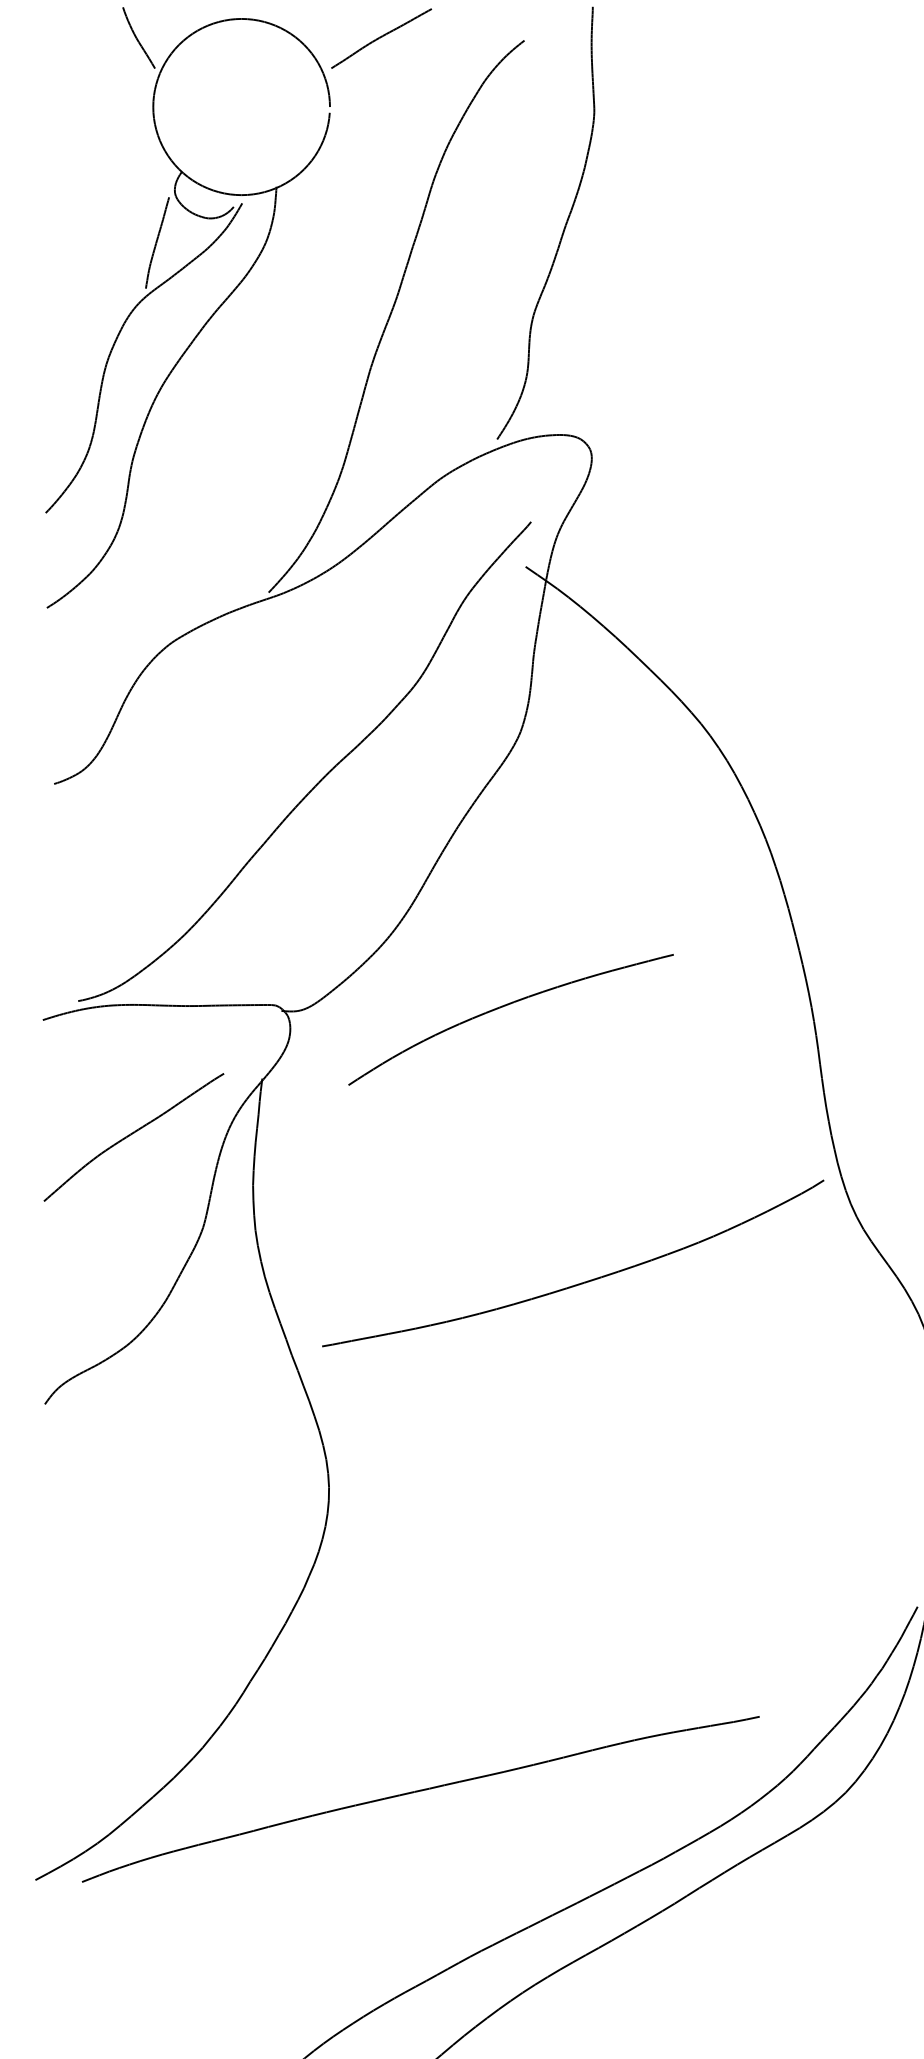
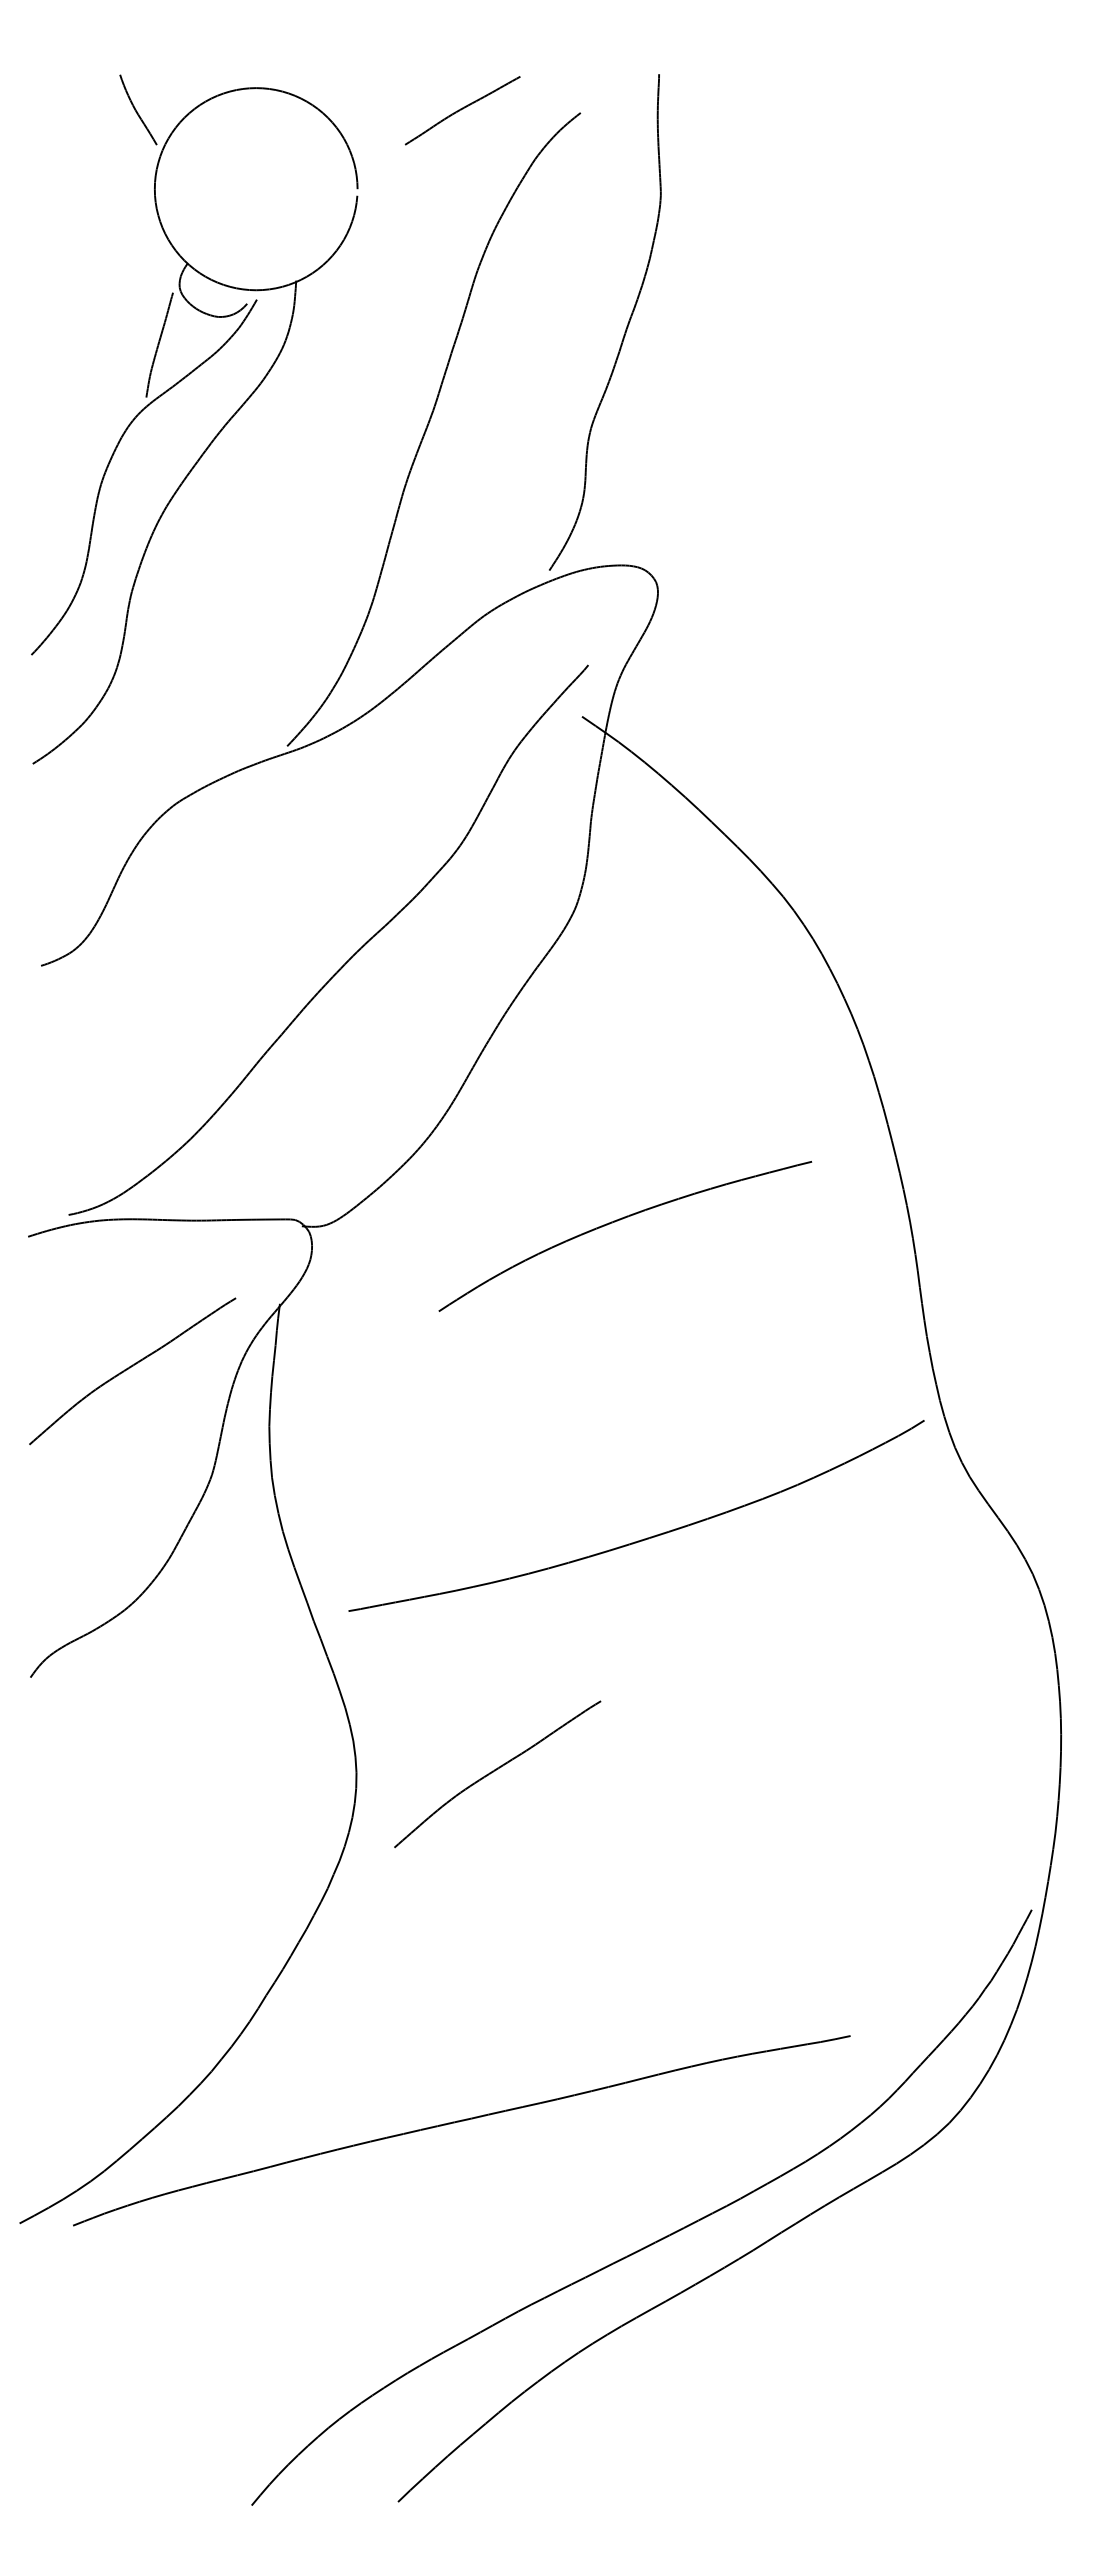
part: (381, 38) -> (462, 110), moved
part: (506, 1005) -> (620, 1220), moved
part: (451, 1488) -> (497, 1774), added

